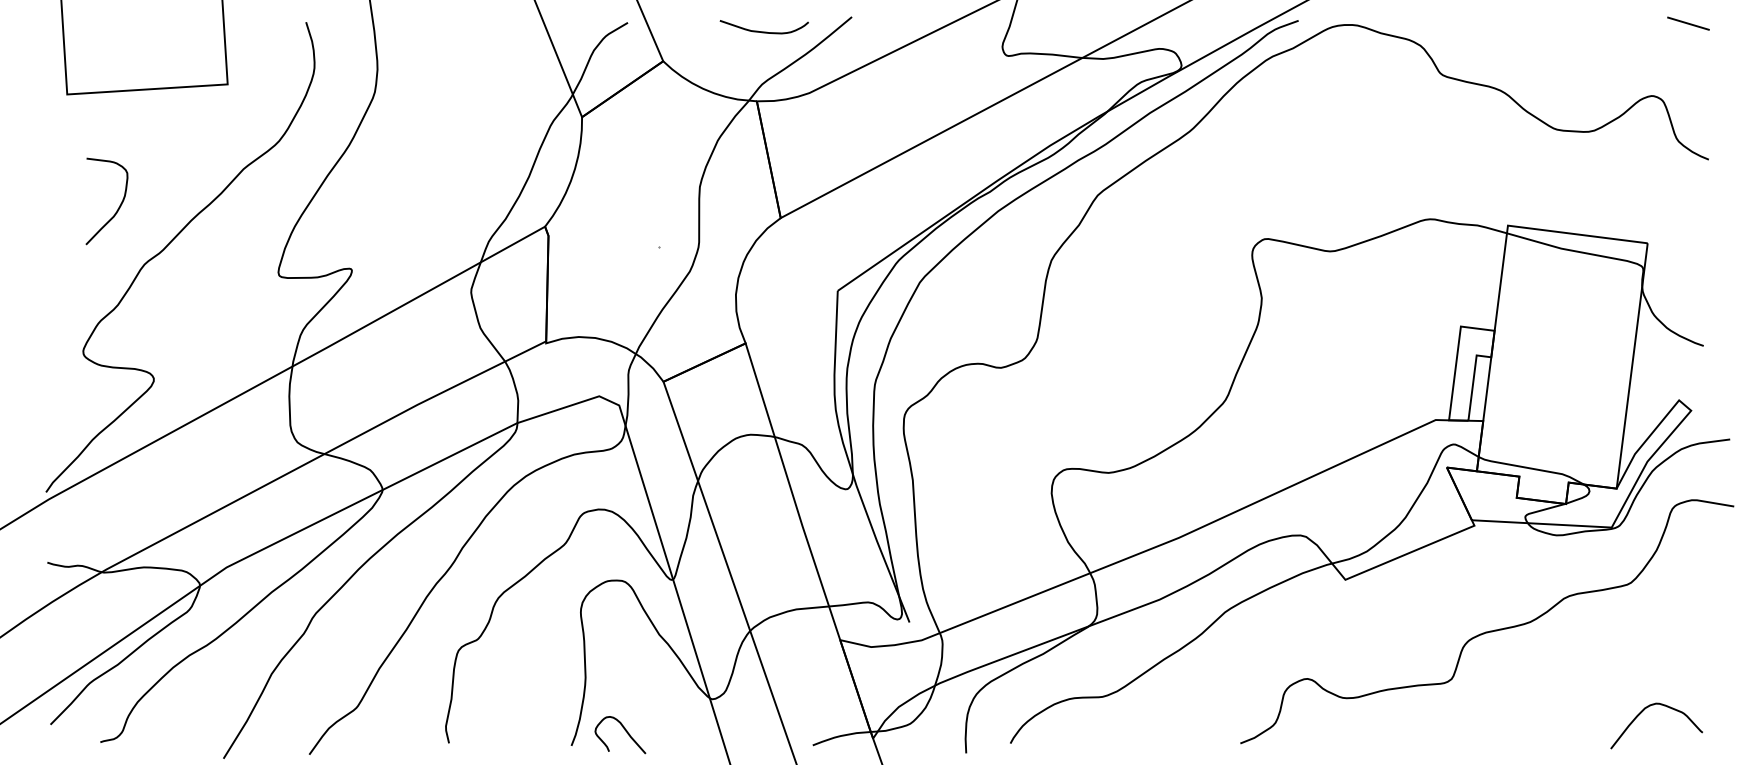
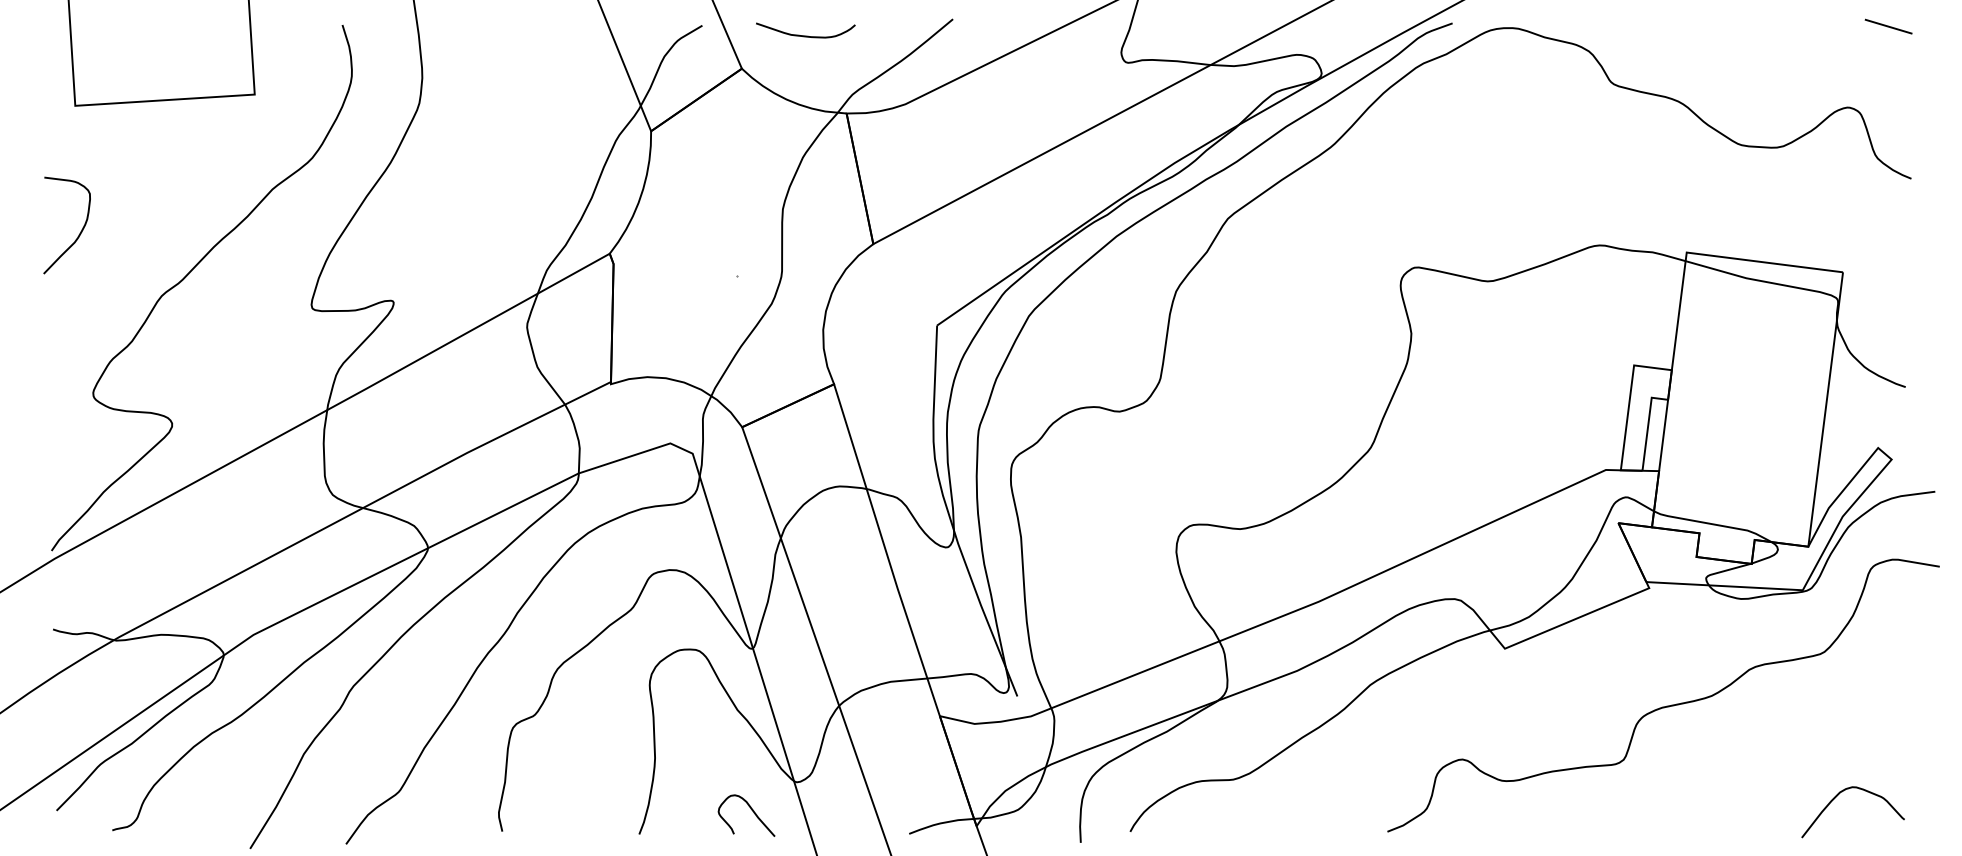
curve: (763, 31) -> (804, 35), moved
curve: (118, 207) -> (80, 232), moved
curve: (624, 730) -> (751, 810), moved

